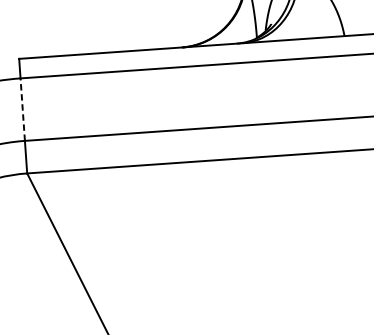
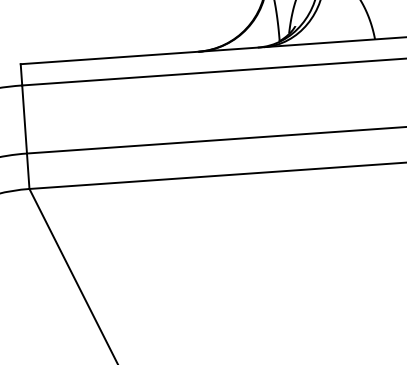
line: (22, 109) -> (24, 119), dashed -> solid

